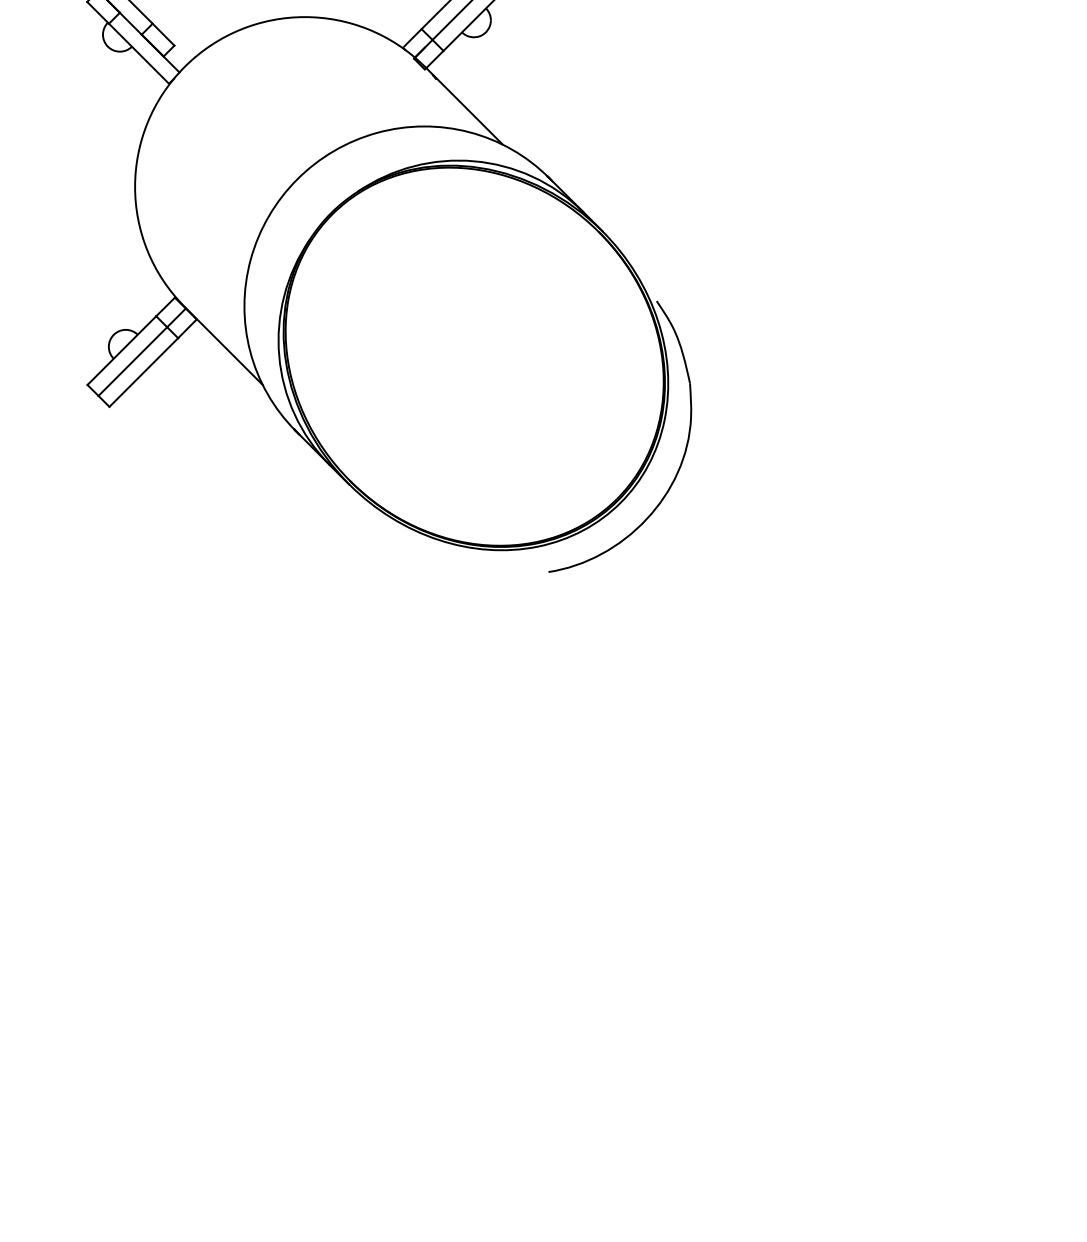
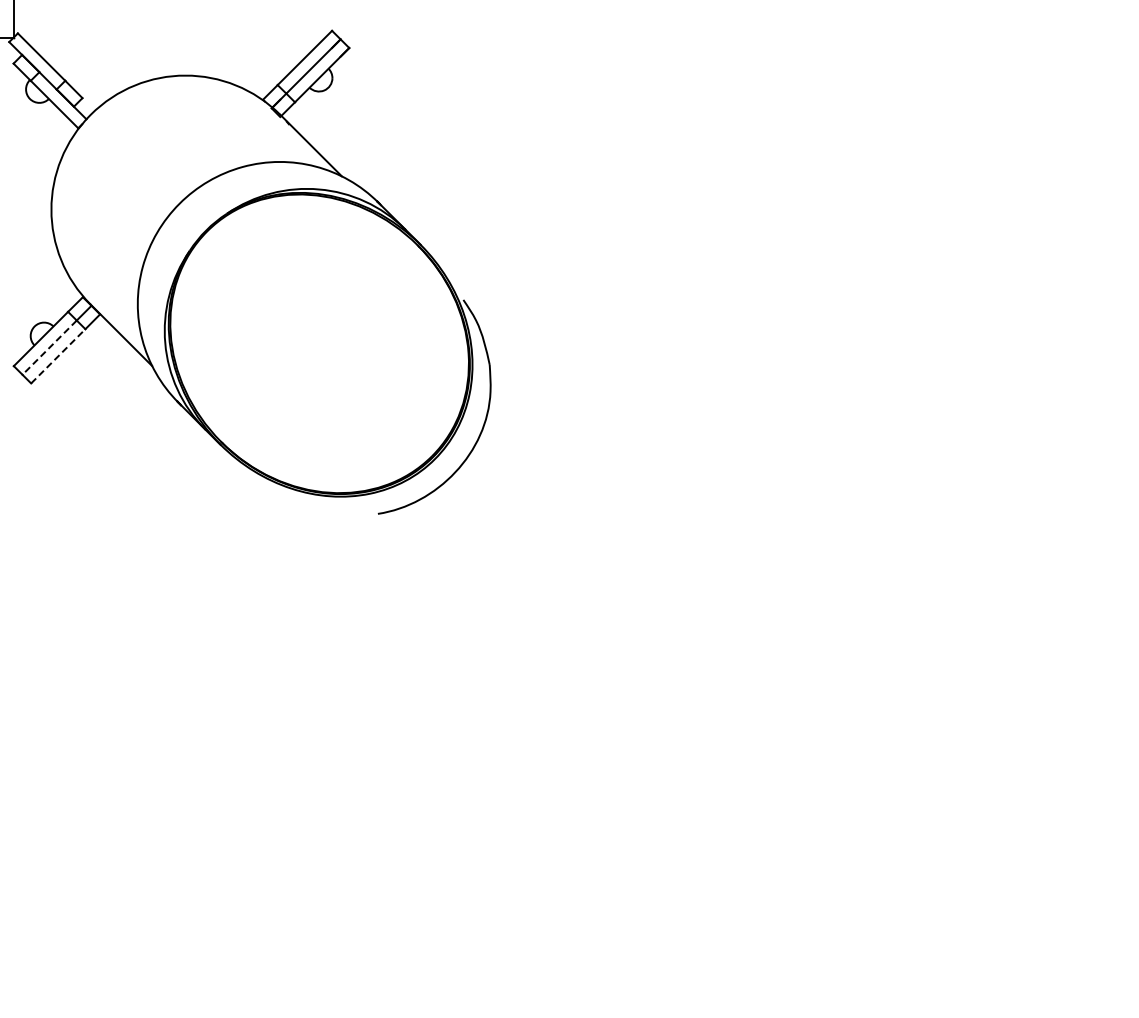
line: (132, 362) -> (49, 348), solid -> dashed
line: (144, 371) -> (58, 355), solid -> dashed

